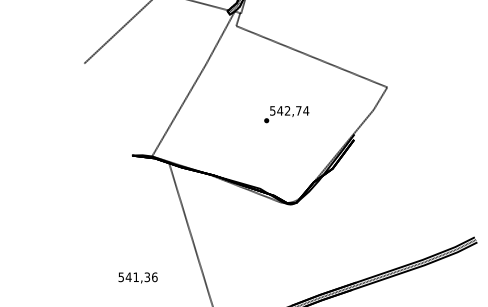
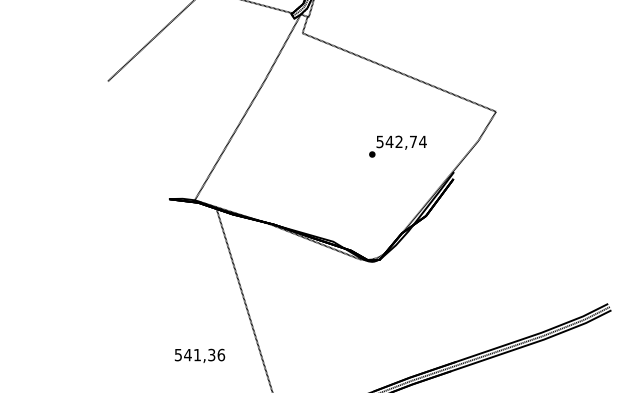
text: (286, 114) -> (397, 146), moved
text: (137, 277) -> (199, 355), moved

